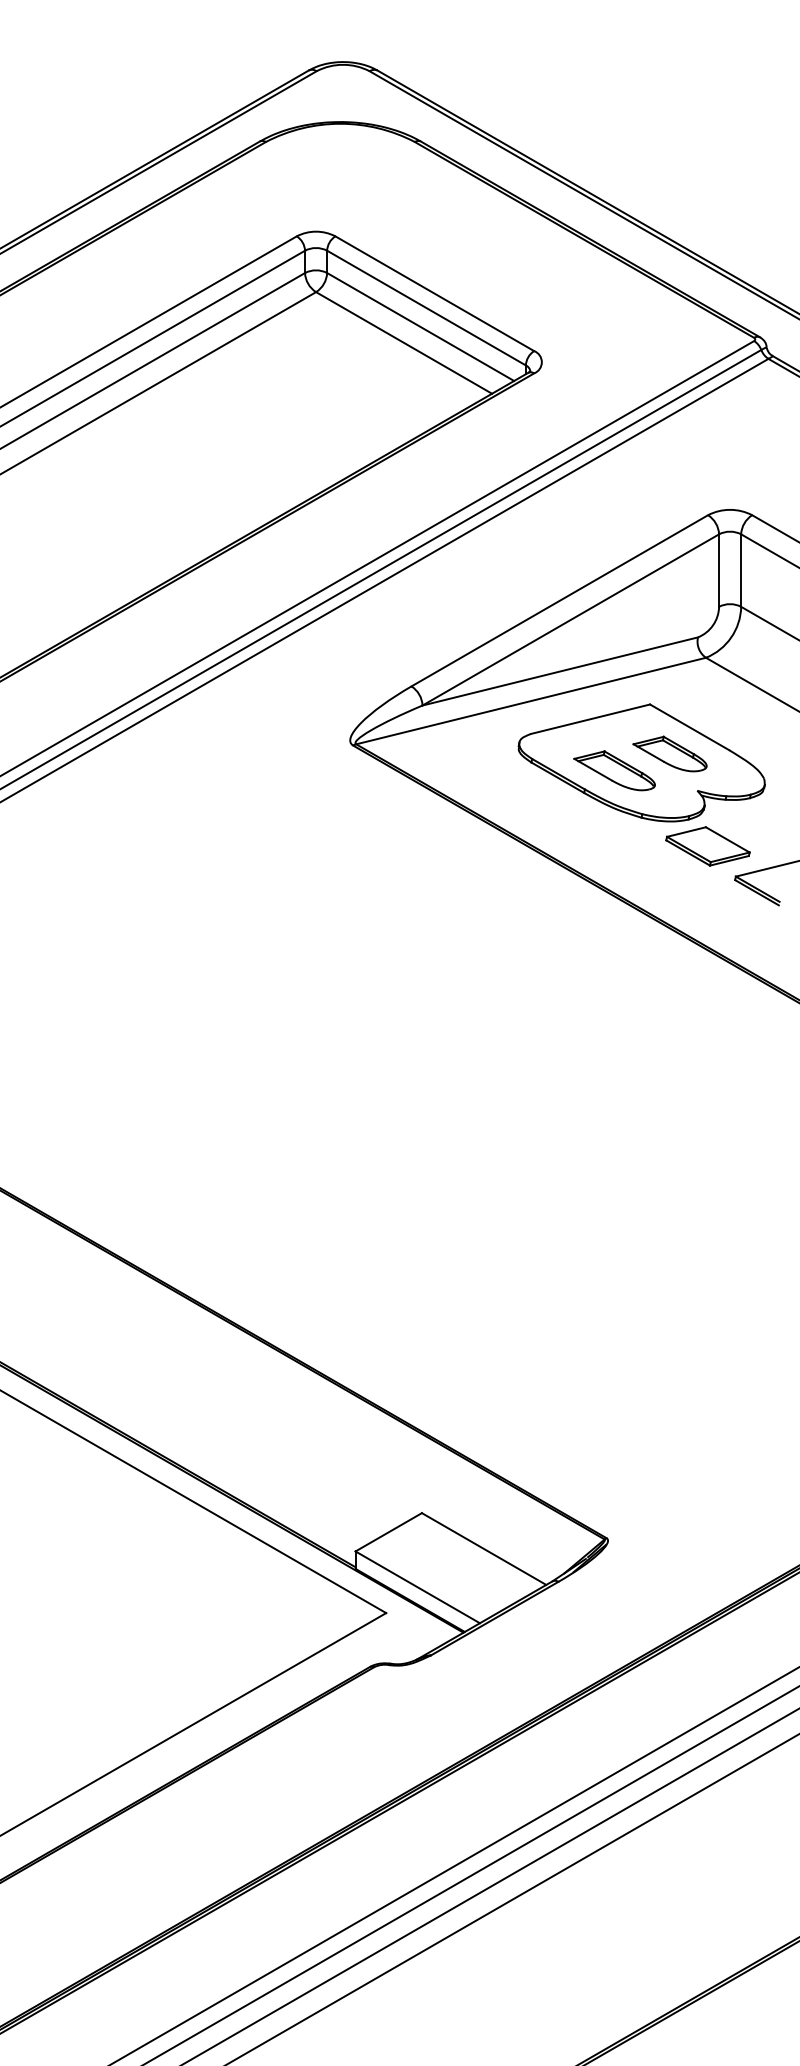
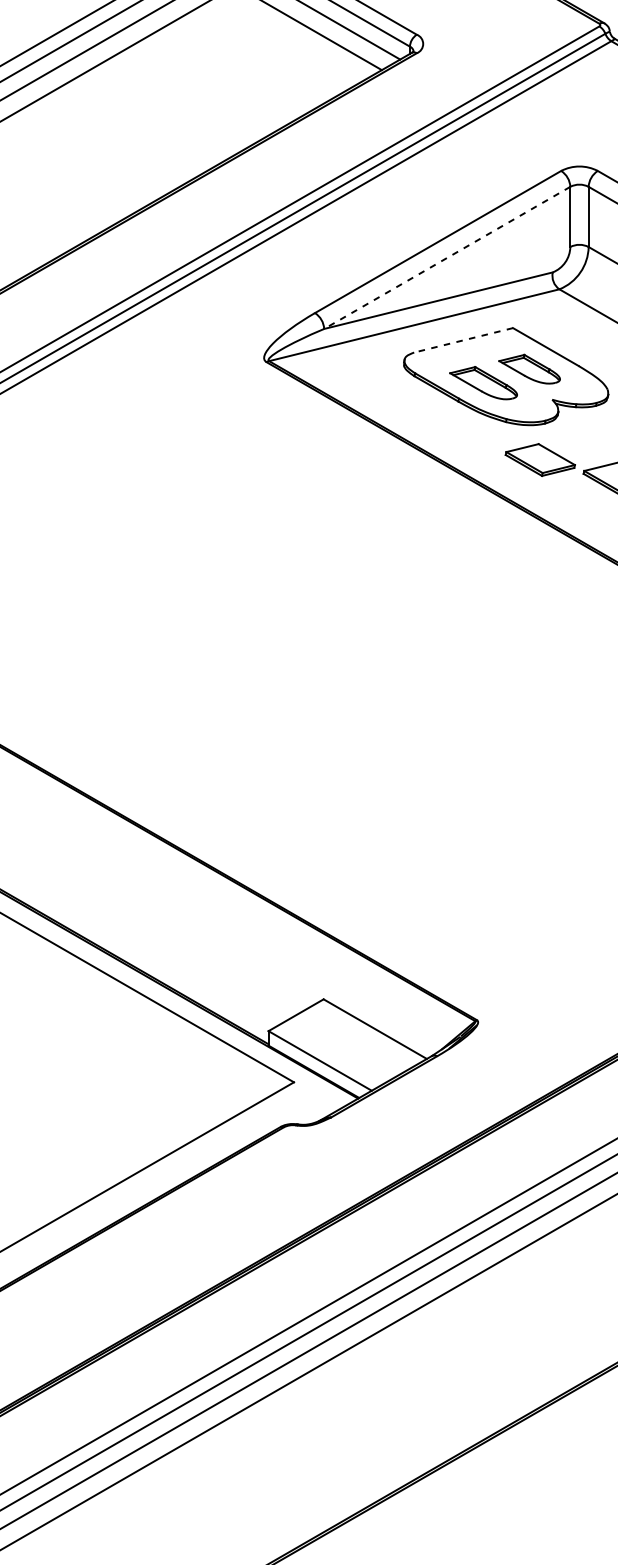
line: (570, 620) -> (446, 258), solid -> dashed
line: (590, 719) -> (463, 340), solid -> dashed
part: (707, 846) -> (539, 460), moved

